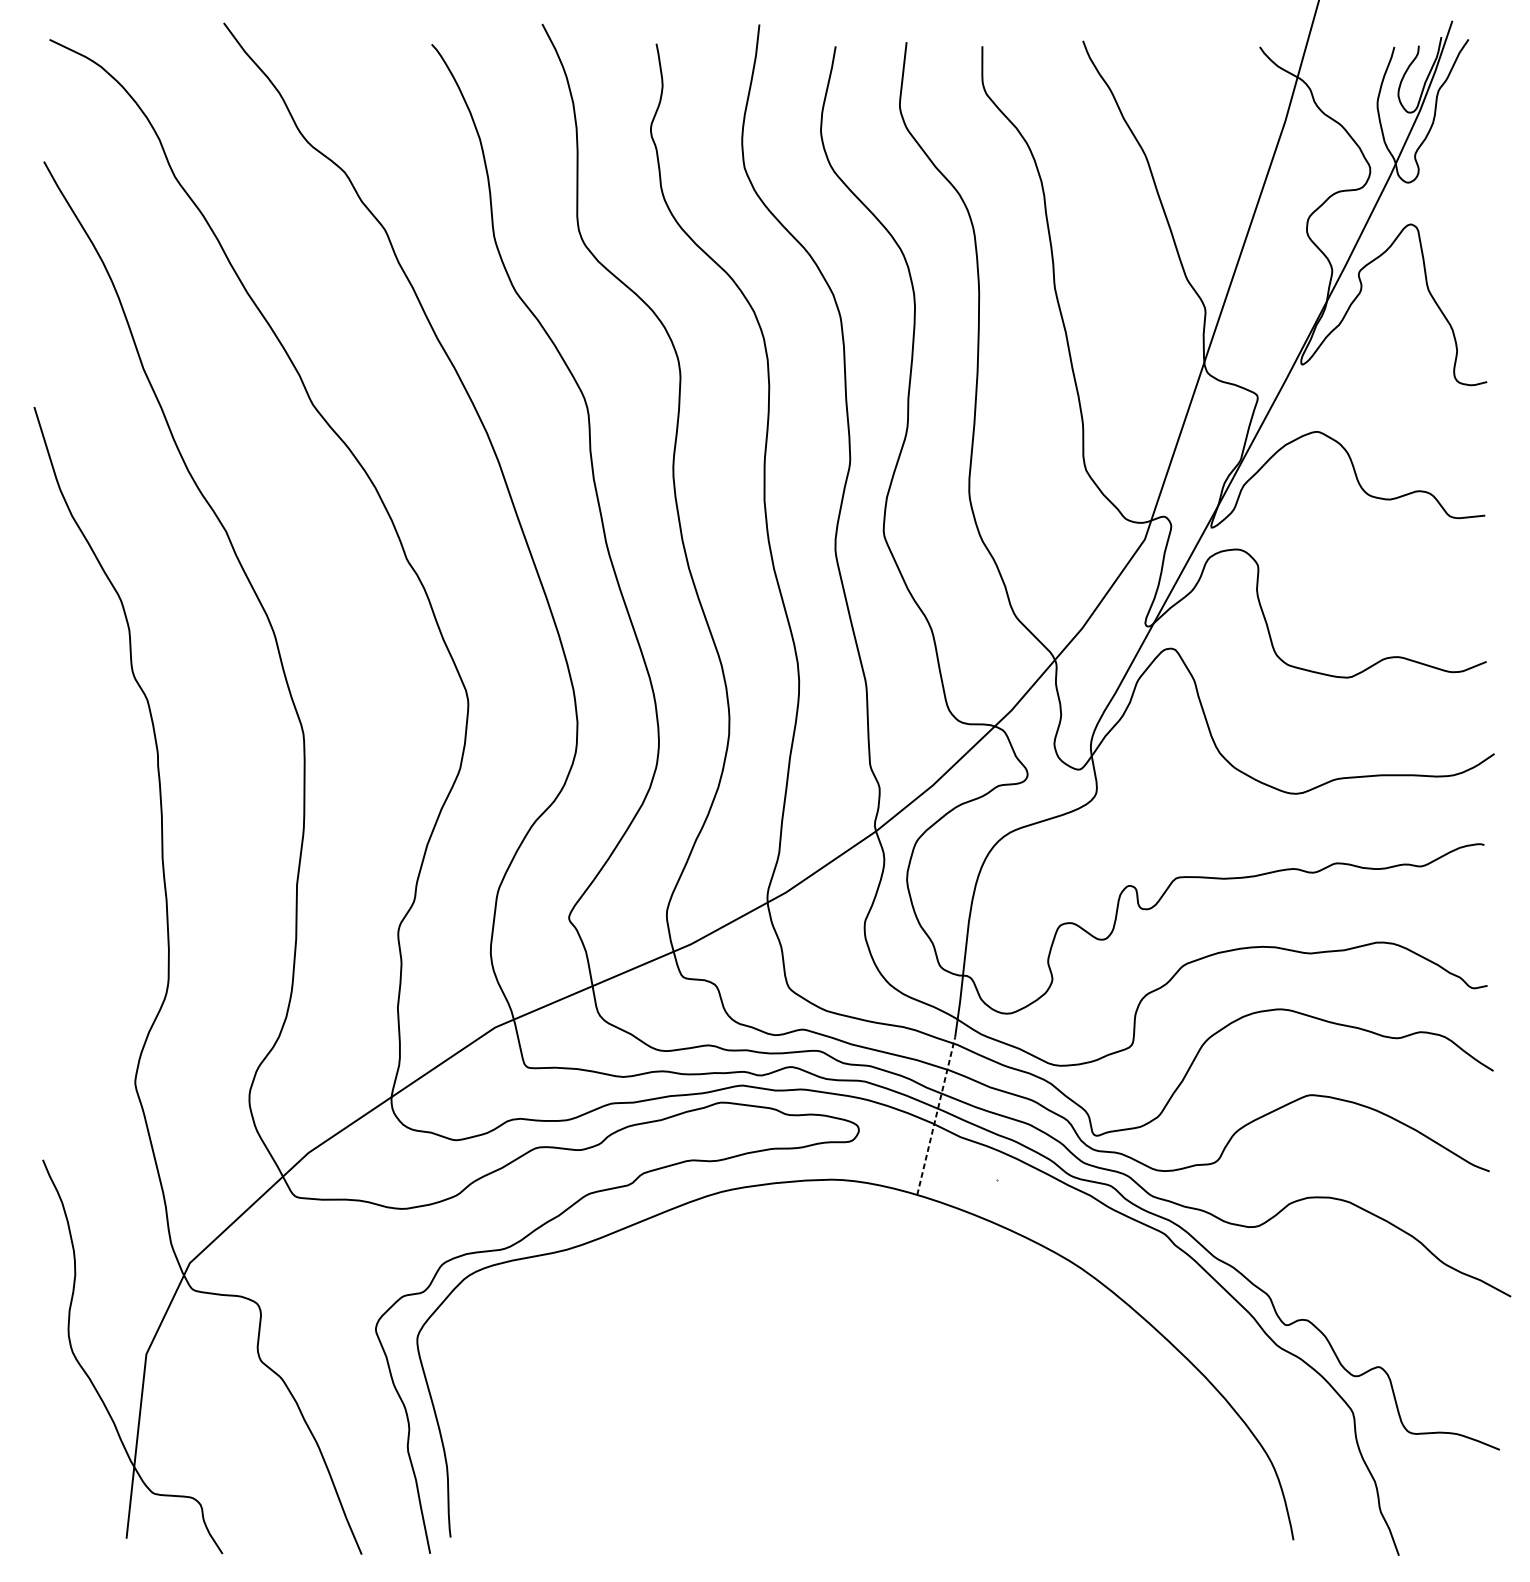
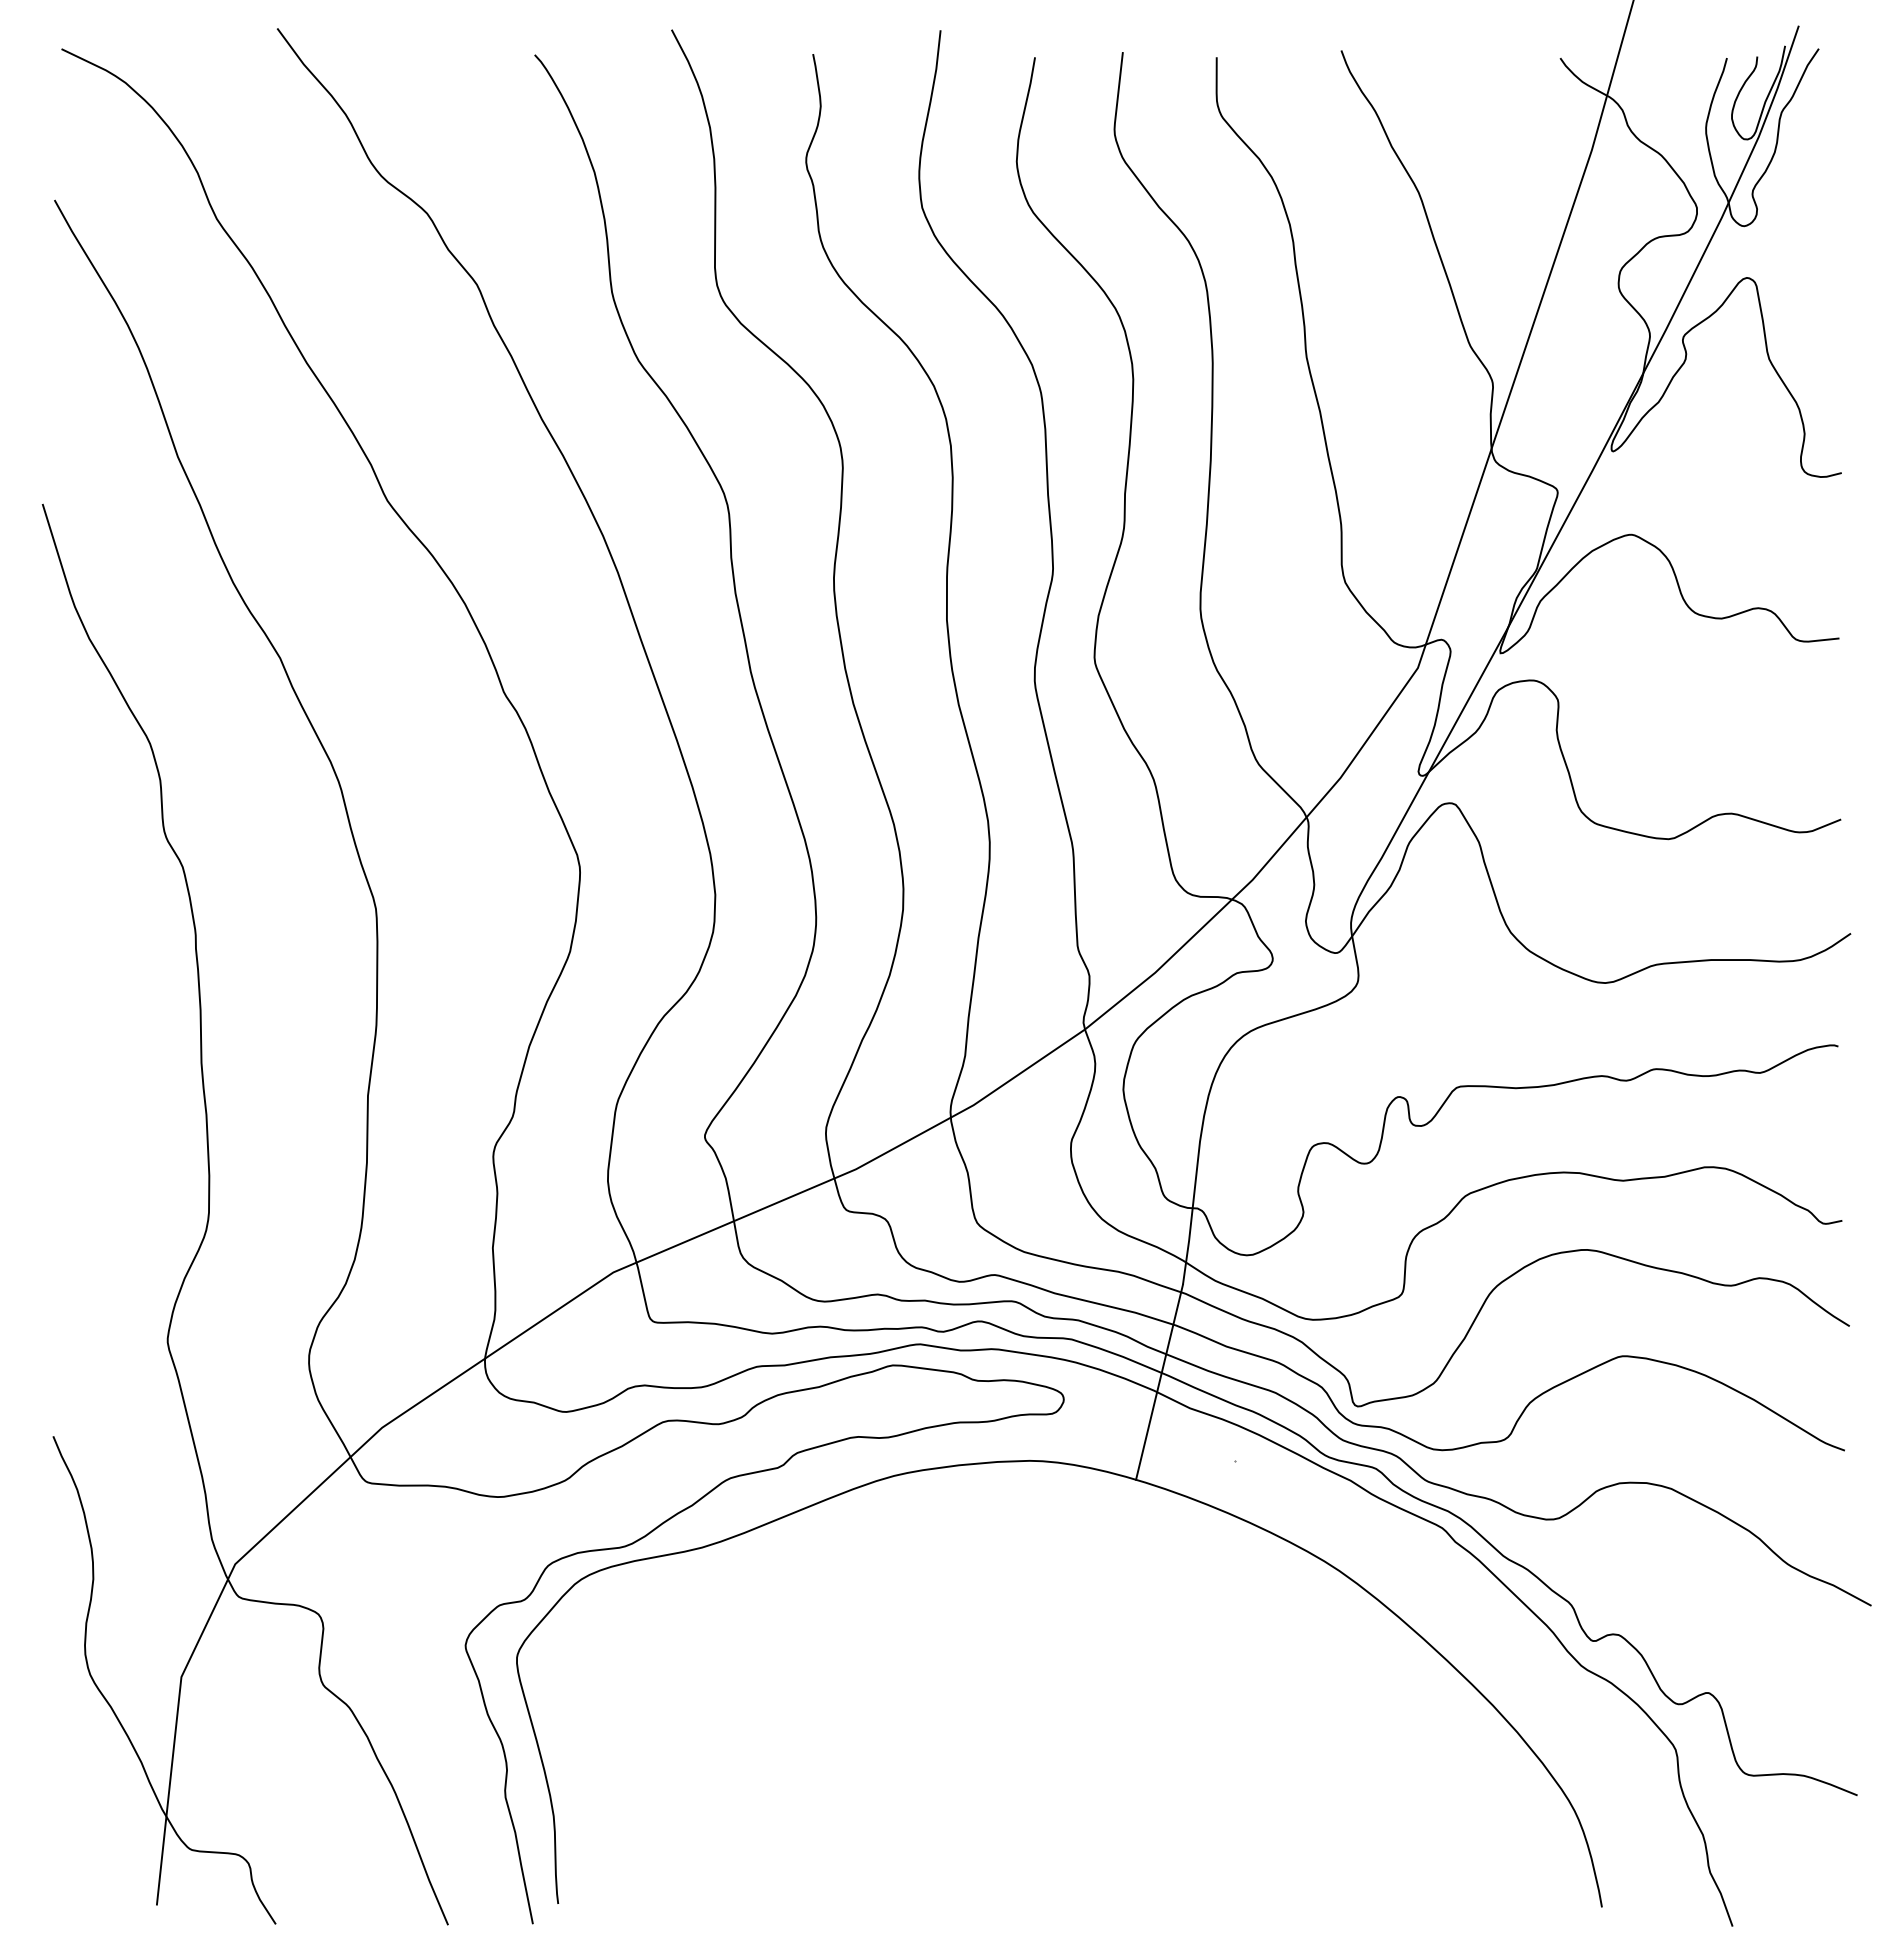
line: (936, 1115) -> (1159, 1381), dashed -> solid

